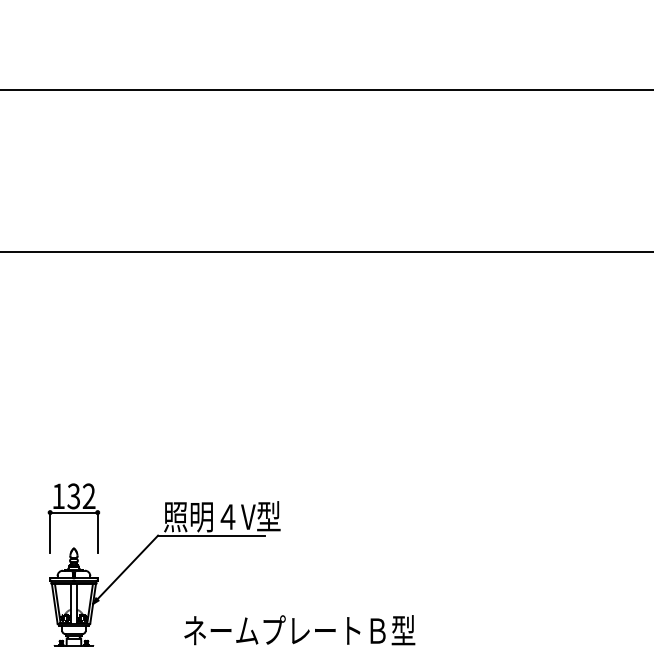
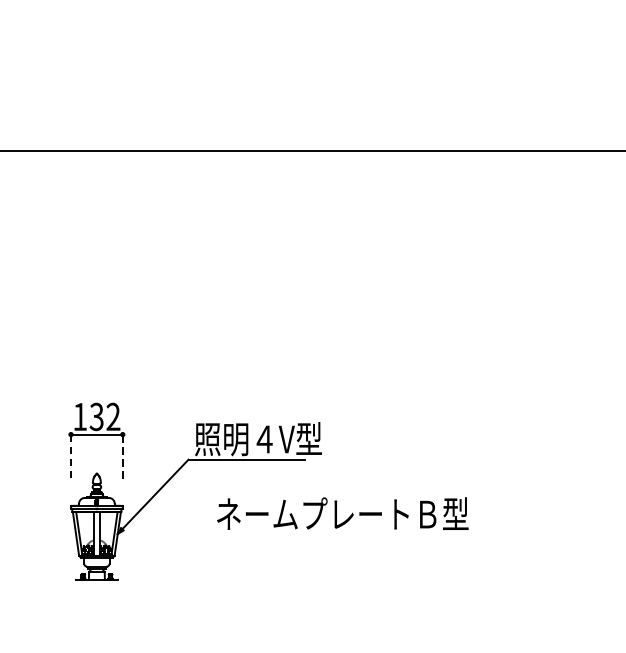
line: (50, 532) -> (71, 456), solid -> dashed
line: (97, 532) -> (122, 456), solid -> dashed
text: (299, 630) -> (342, 513), moved

